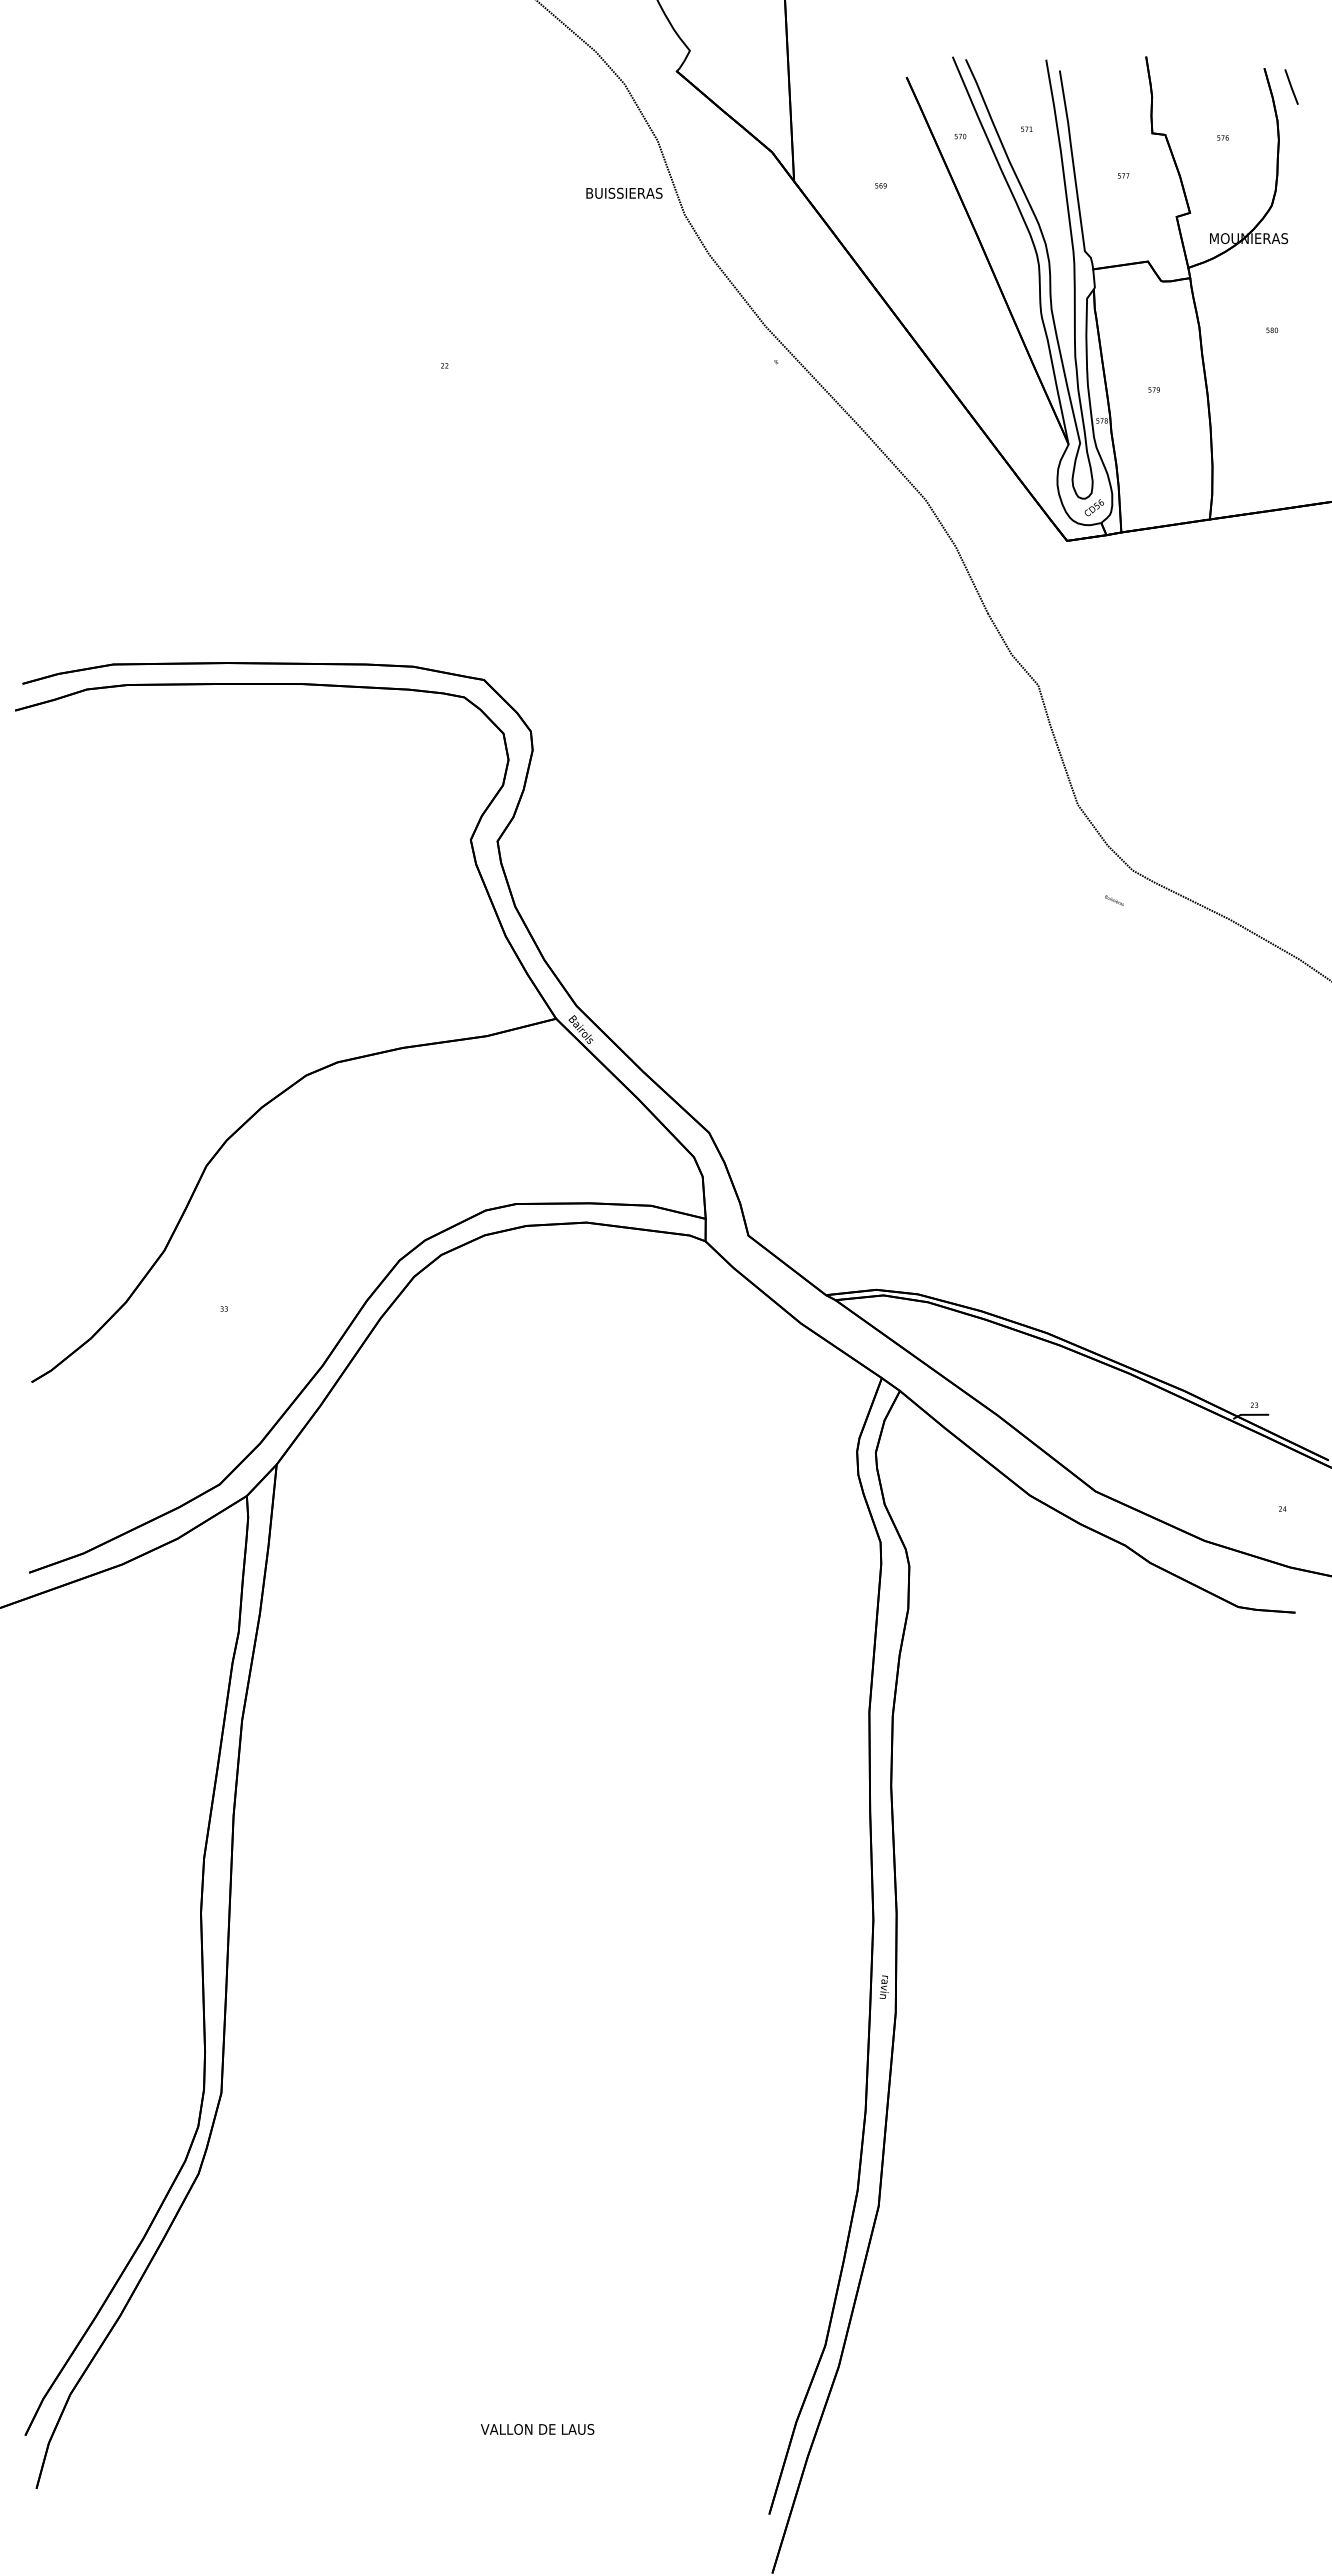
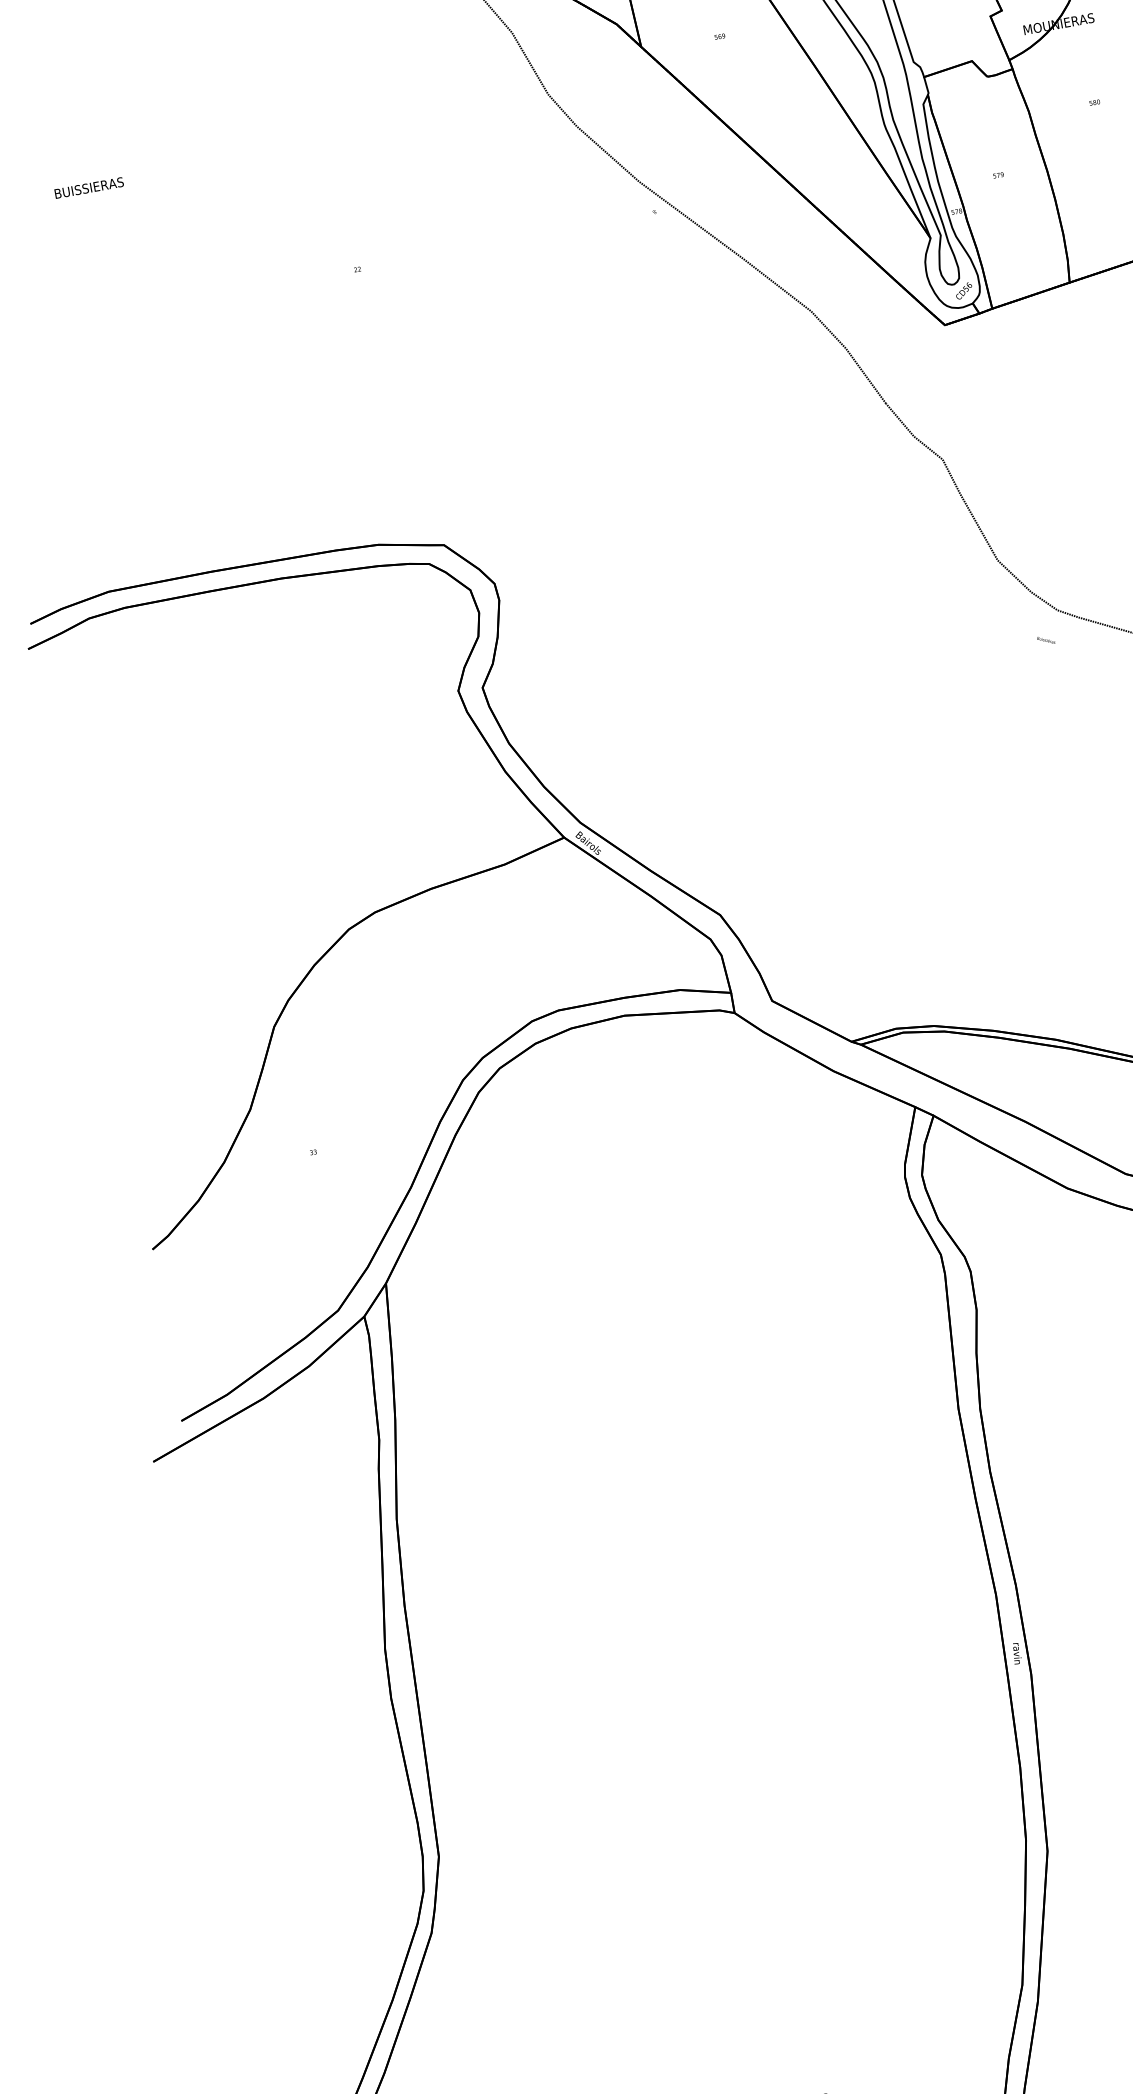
text: (624, 192) -> (89, 187), moved

